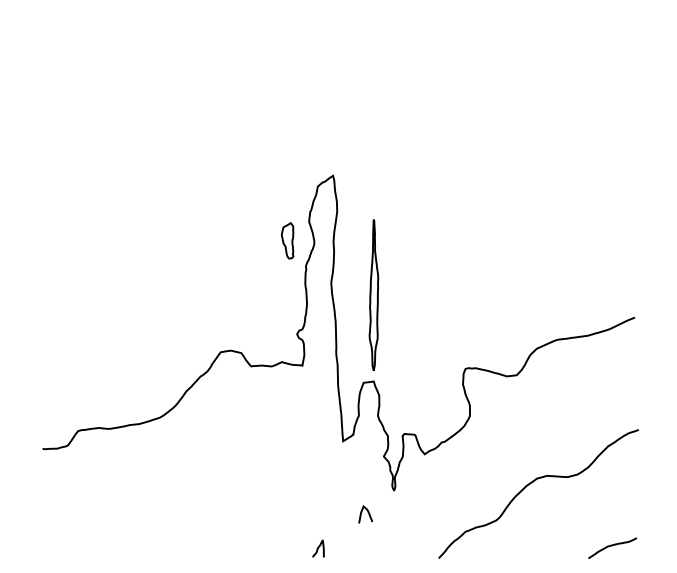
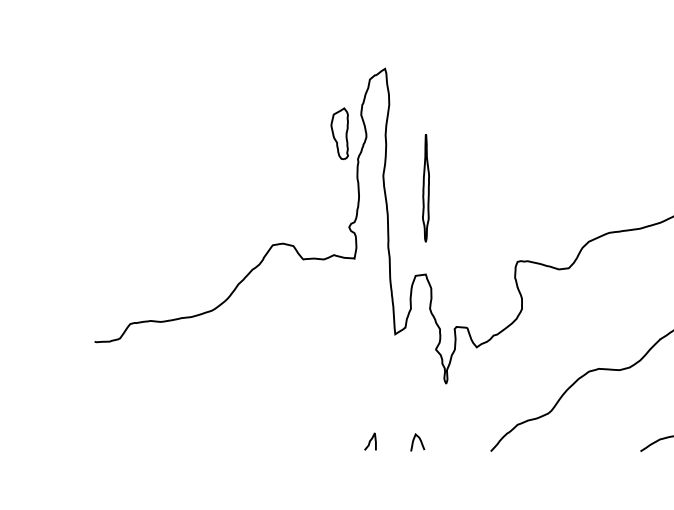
part: (287, 240) -> (339, 133), size x1.43
part: (373, 295) -> (425, 188), size x0.71
curve: (367, 512) -> (419, 440), moved

